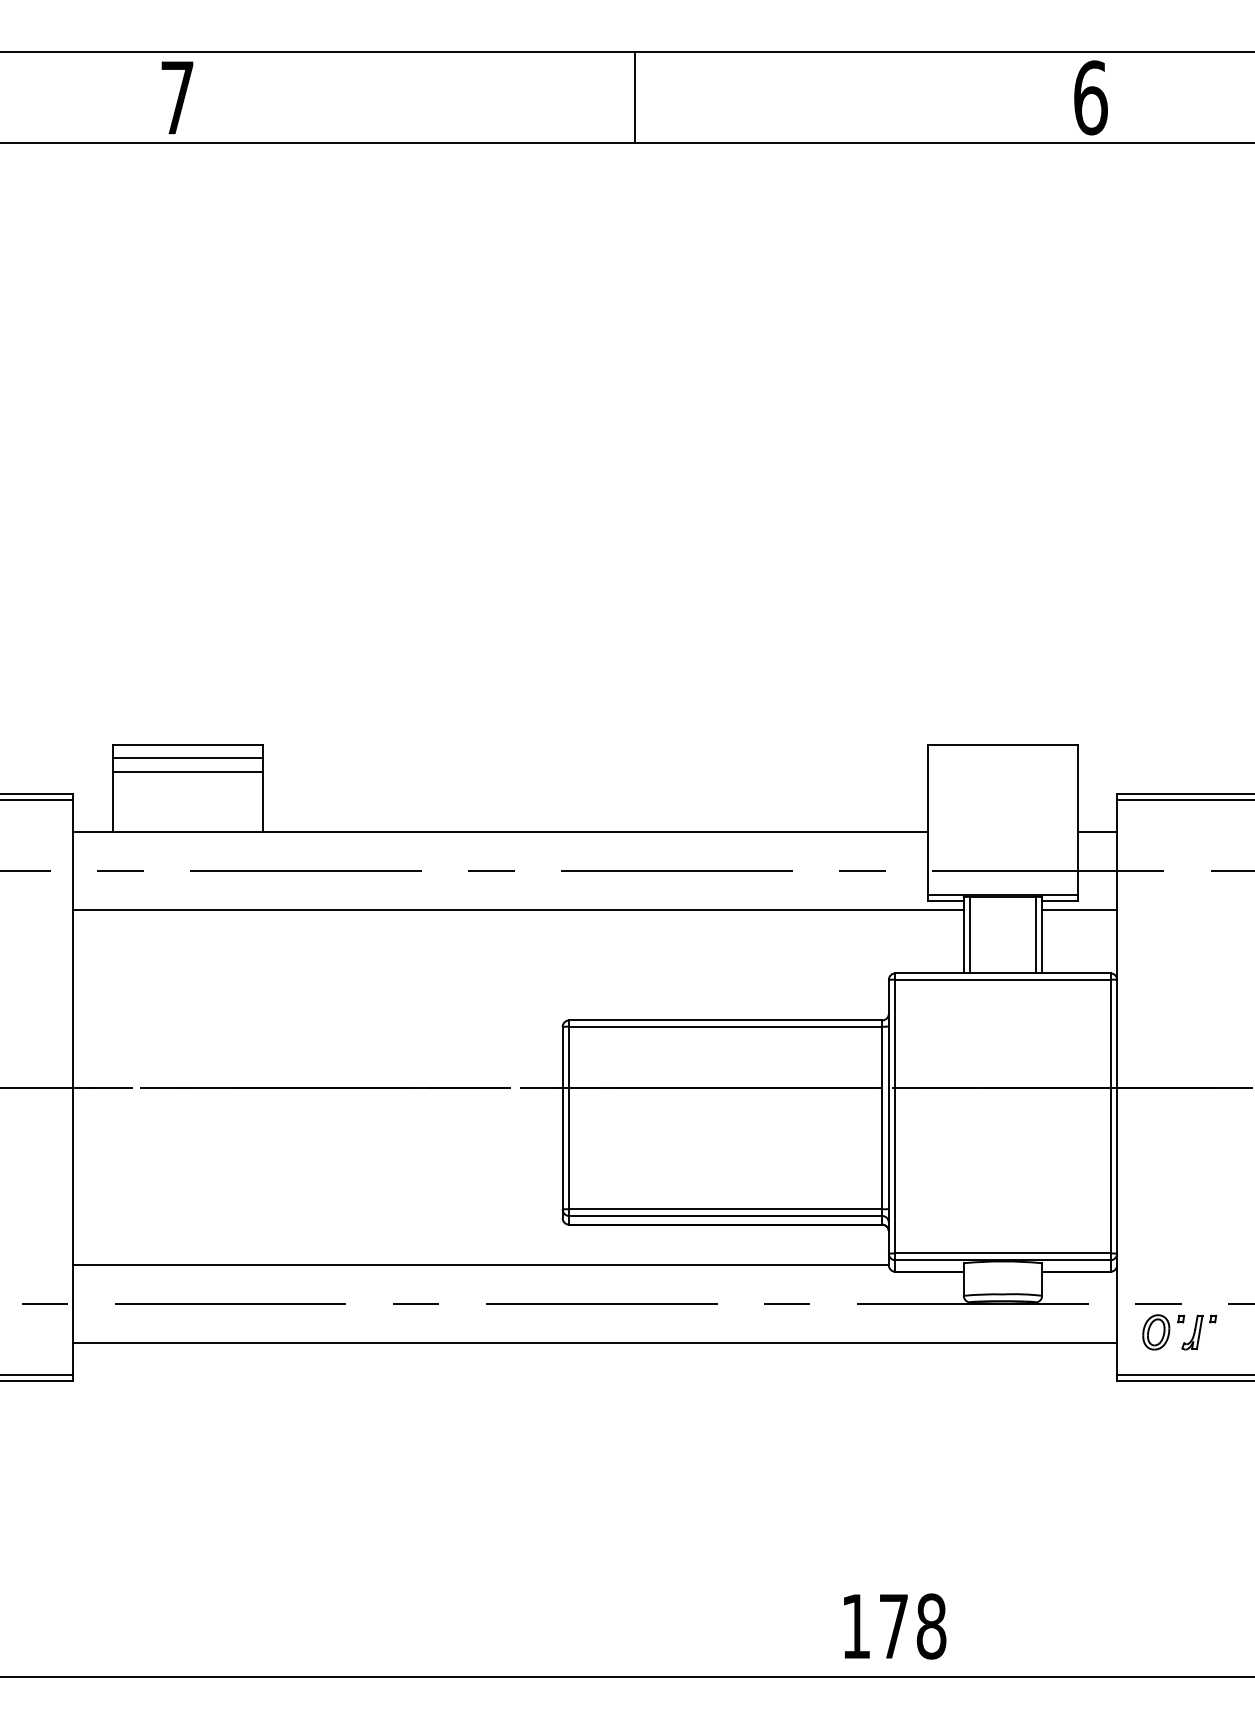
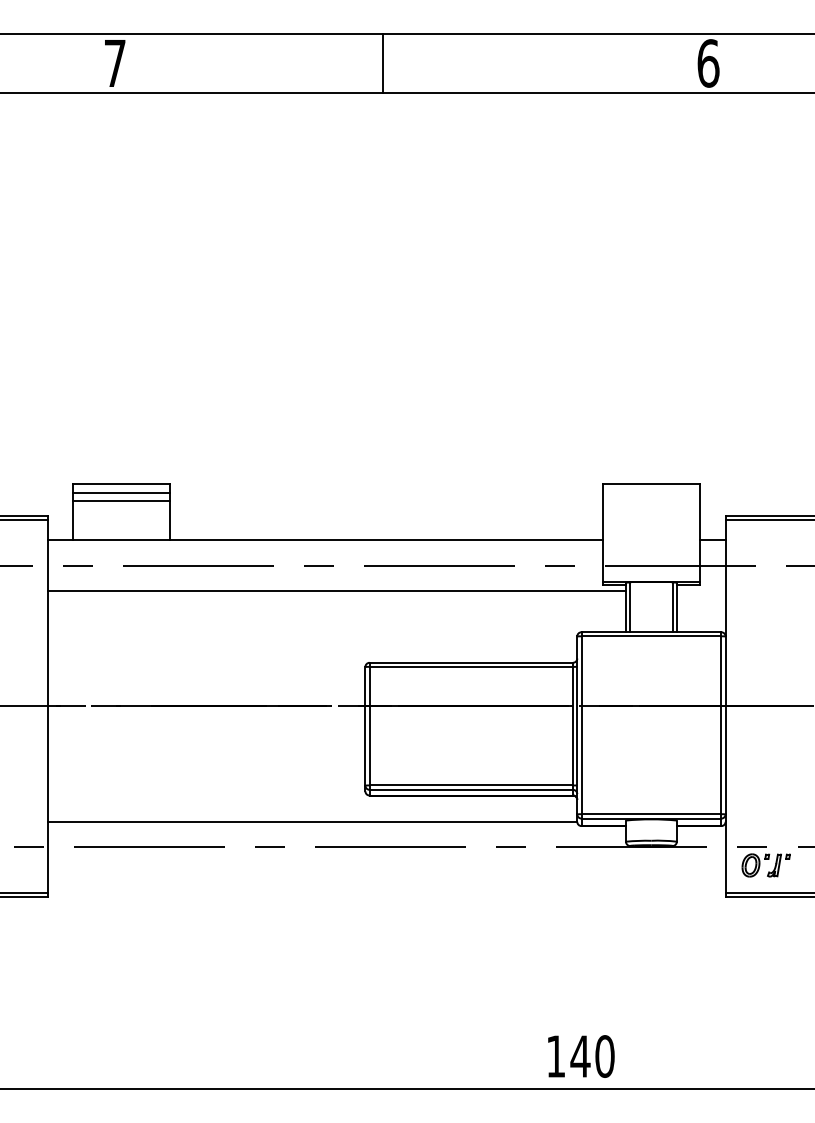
line: (635, 97) -> (383, 63), moved
line: (1078, 910) -> (700, 591), removed
line: (595, 1343) -> (386, 872), removed
text: (912, 1626) -> (592, 1056), 178 -> 140

